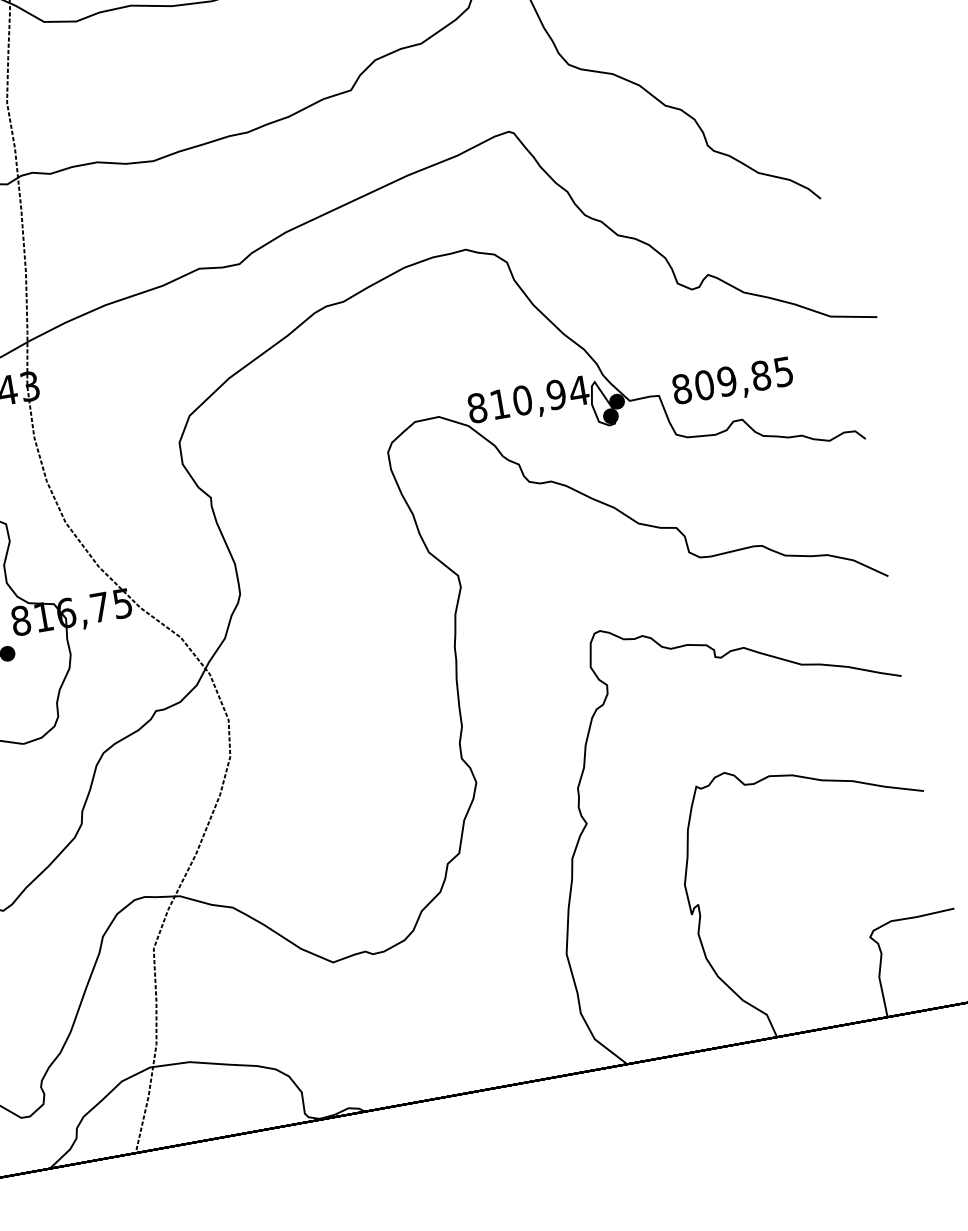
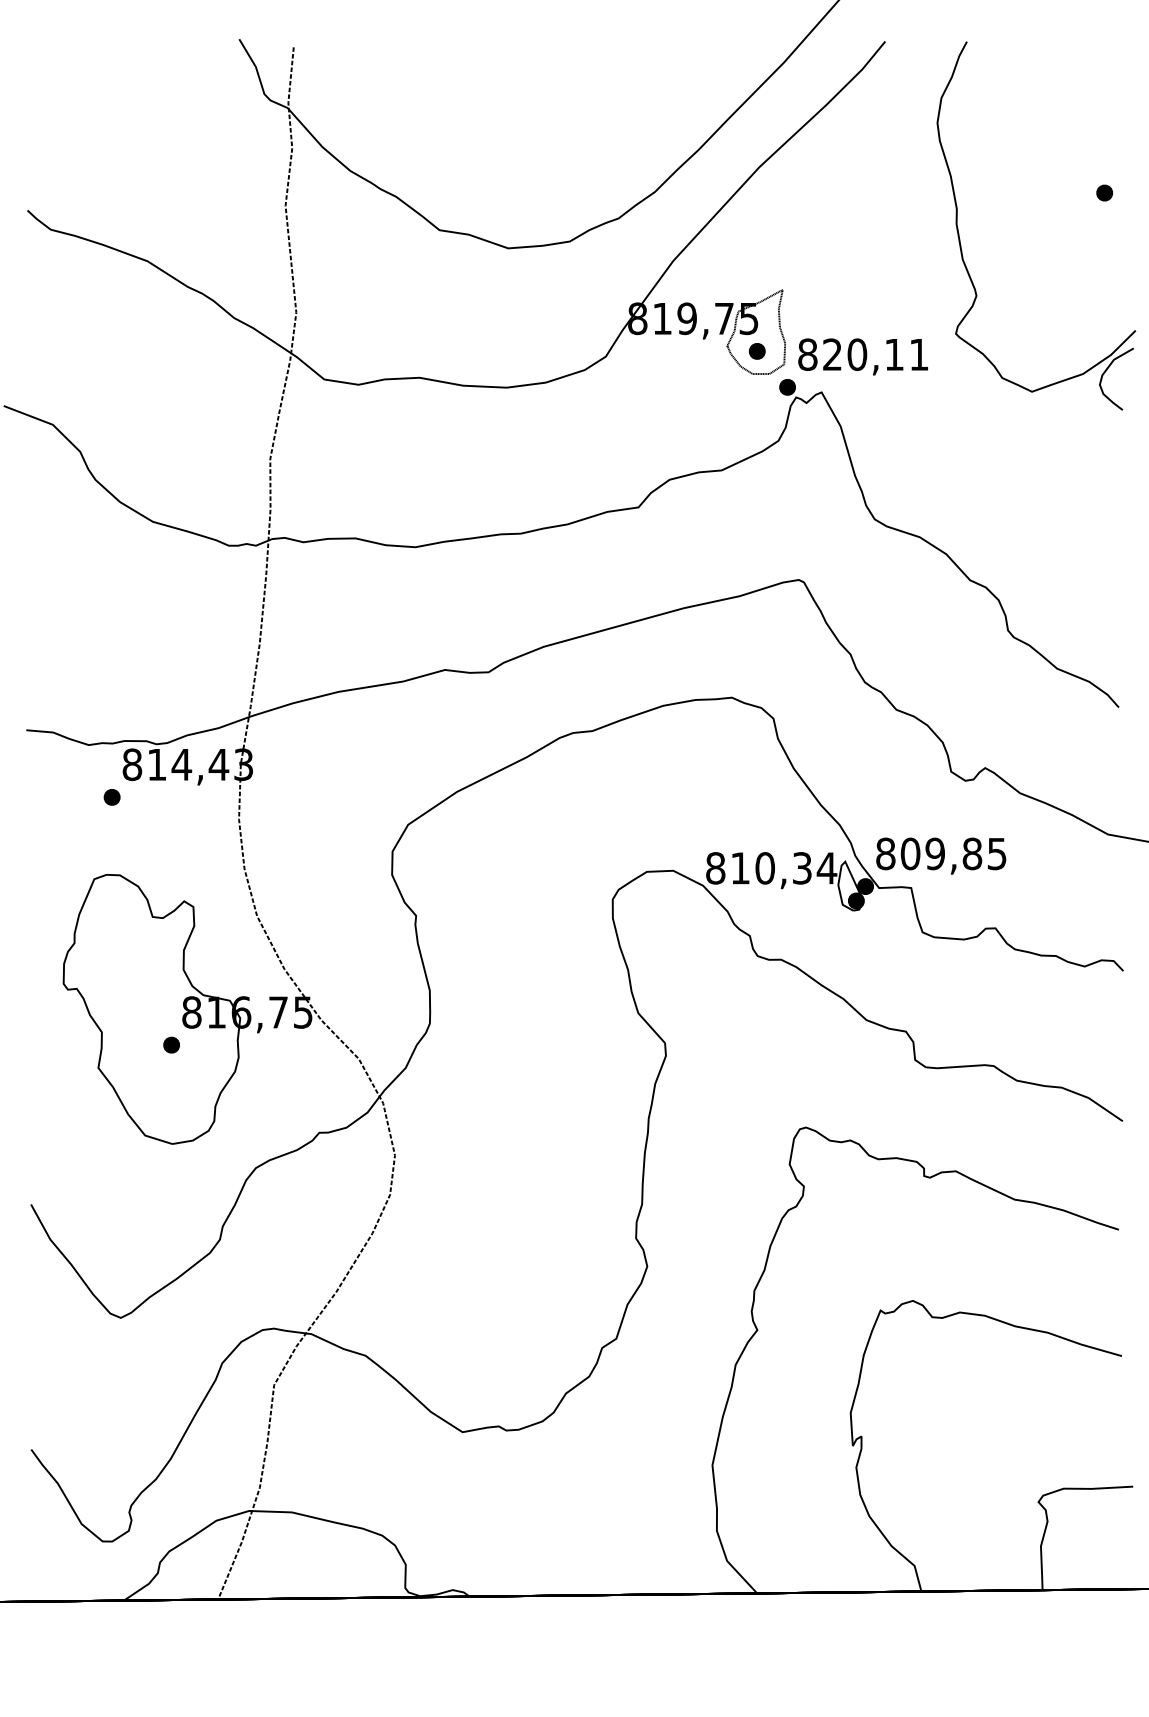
text: (733, 381) -> (941, 855), moved
text: (555, 395) -> (801, 868), 810,94 -> 810,34

